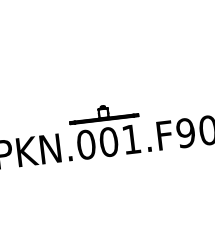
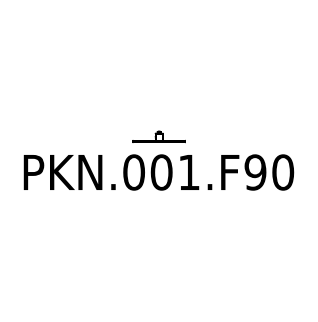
part: (102, 112) -> (158, 136), size x0.62

